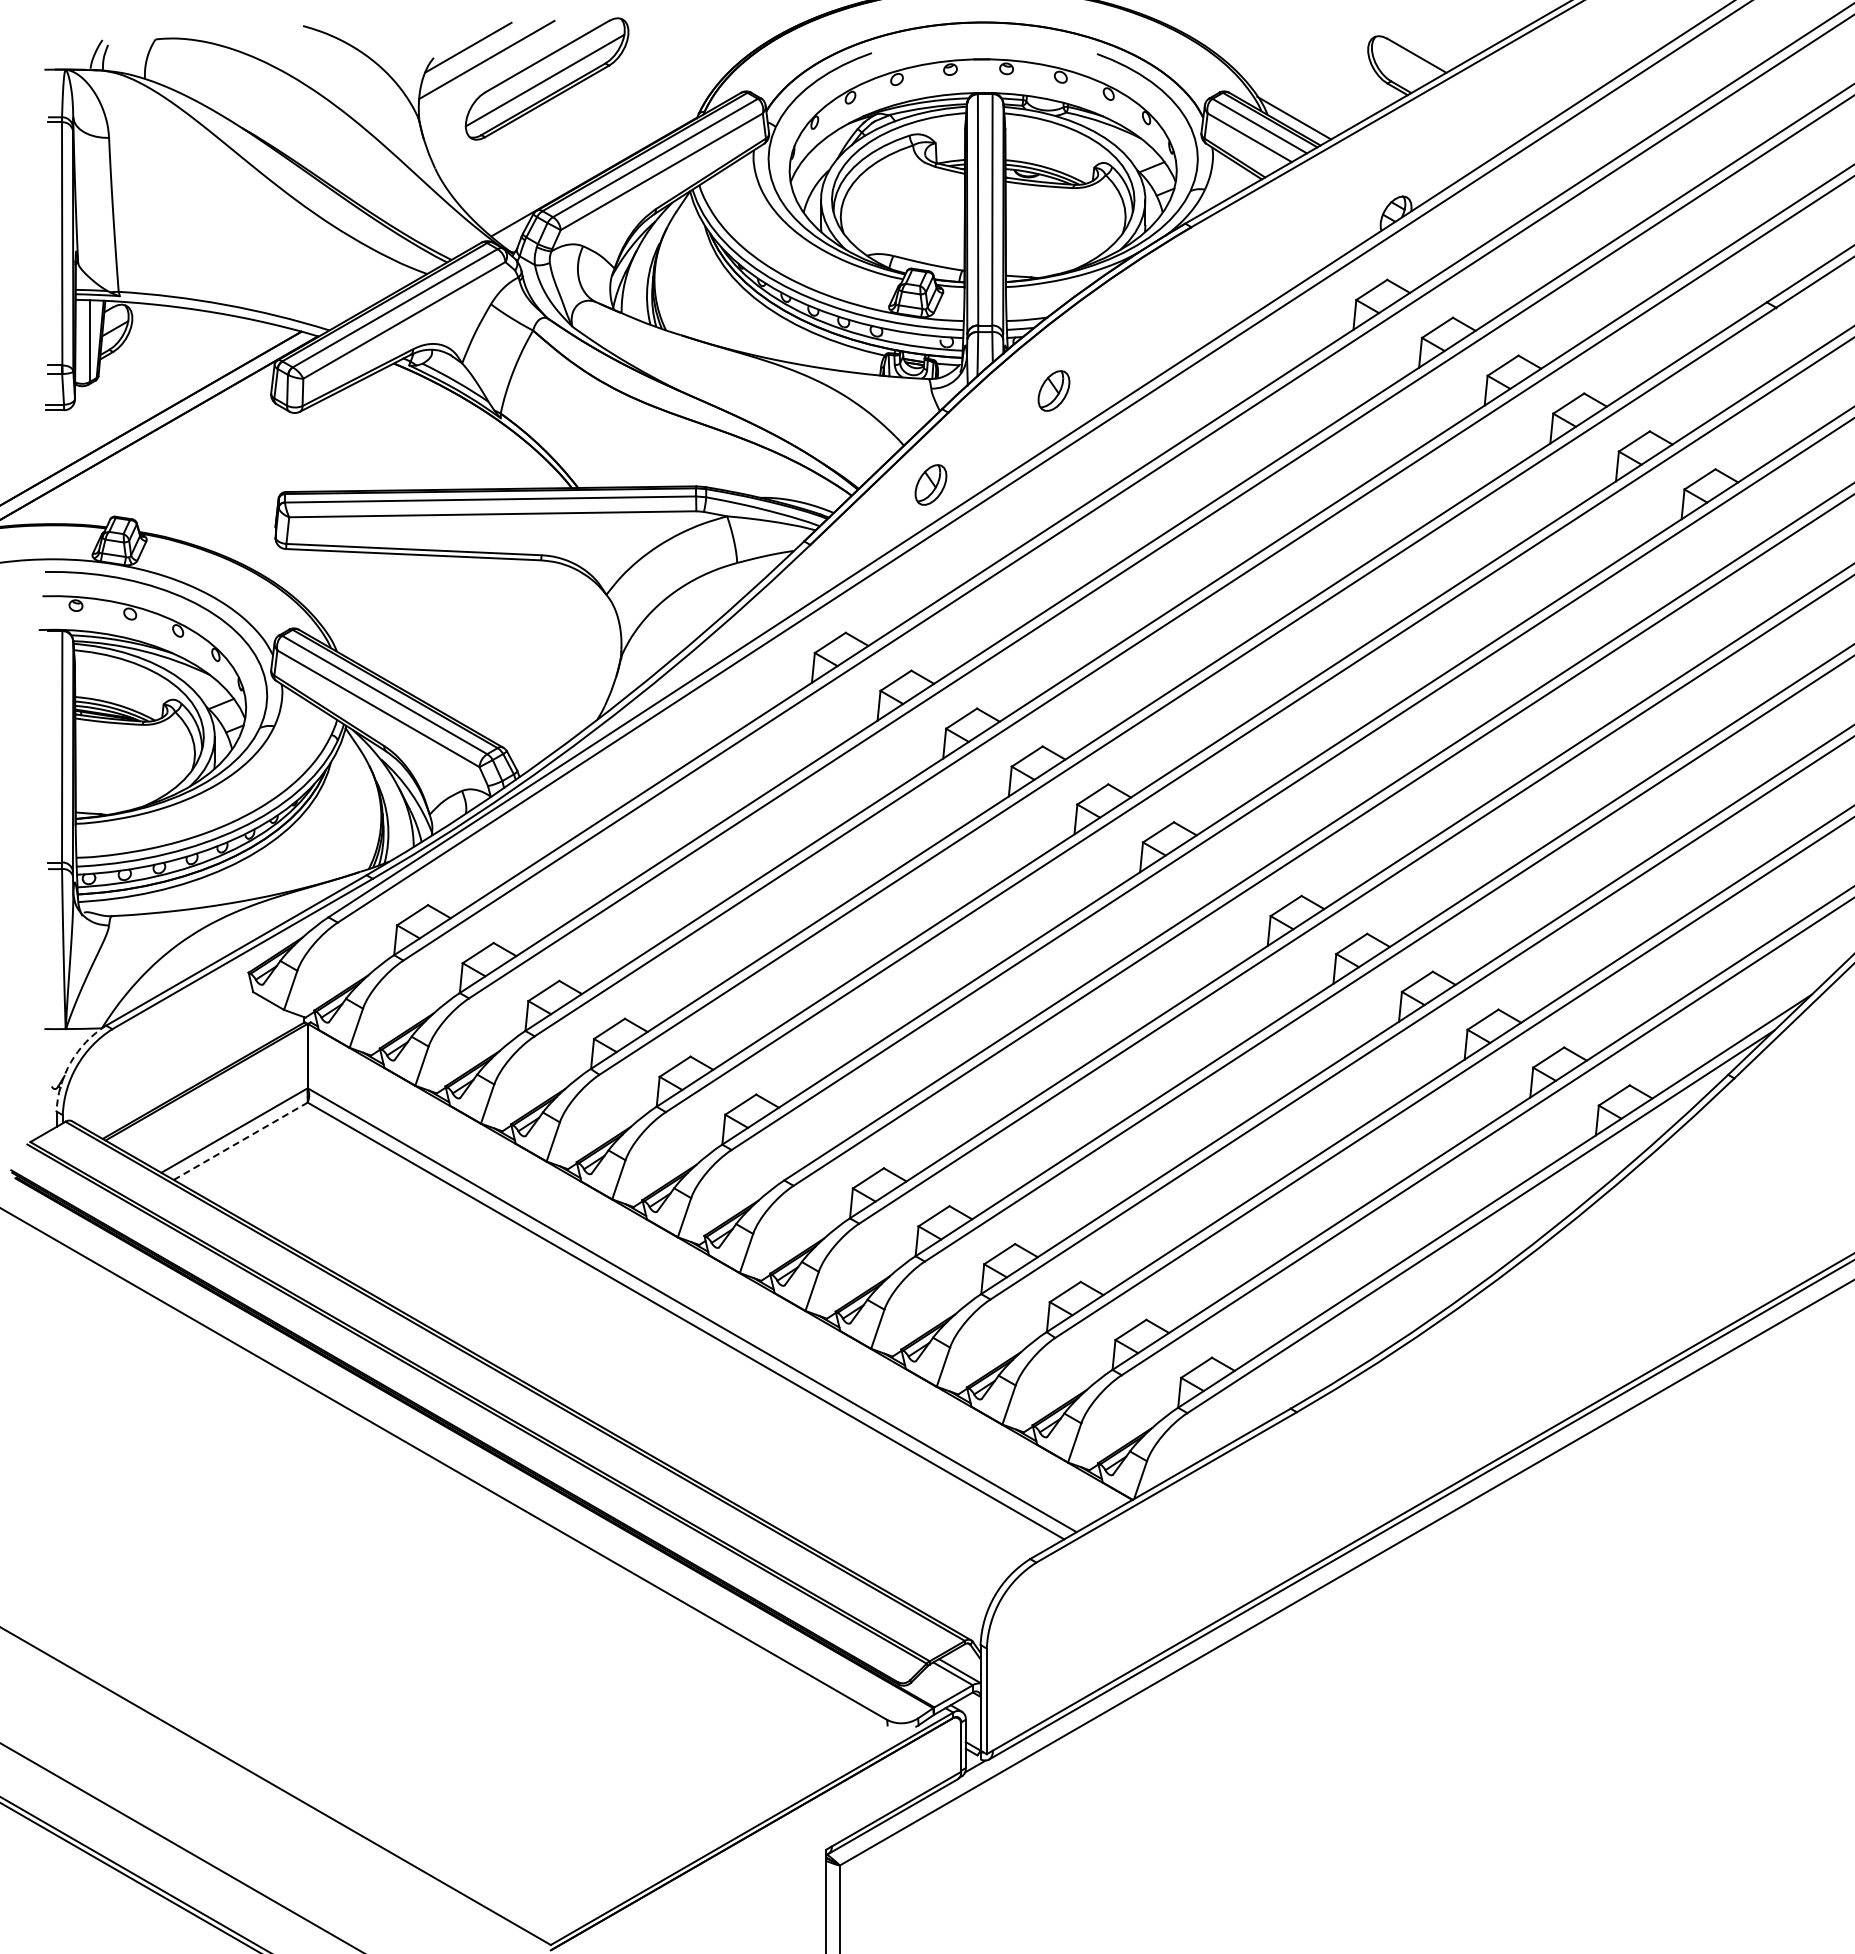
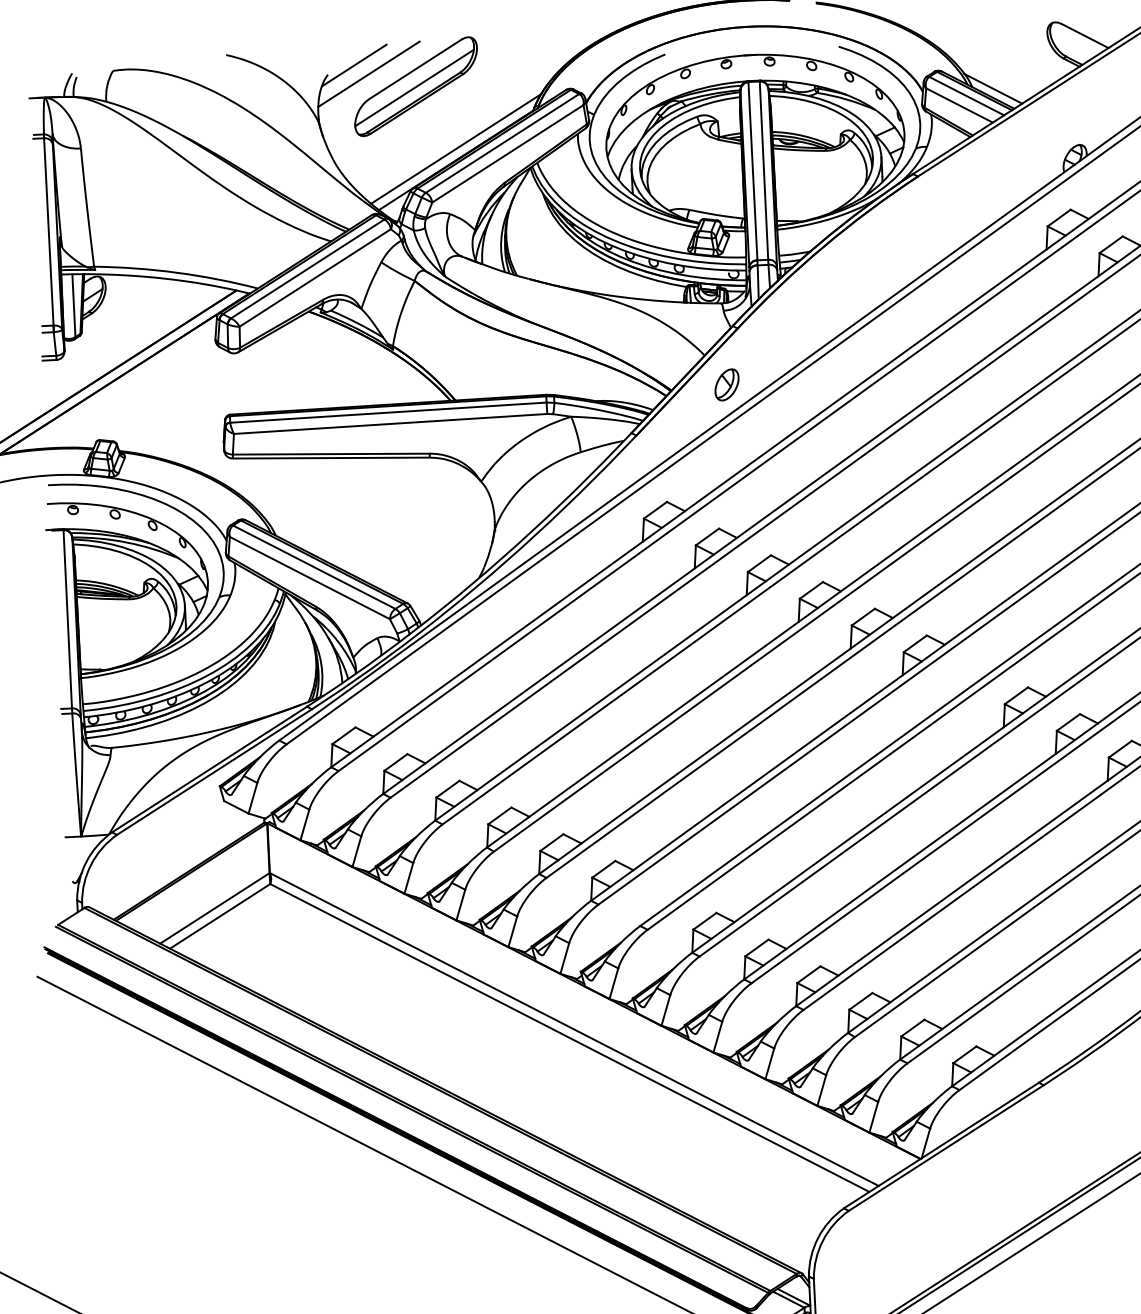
line: (594, 161) -> (455, 148), added
part: (1053, 390) -> (817, 307), removed
arc: (70, 1062) -> (86, 862), dashed -> solid
line: (241, 1141) -> (220, 916), dashed -> solid

